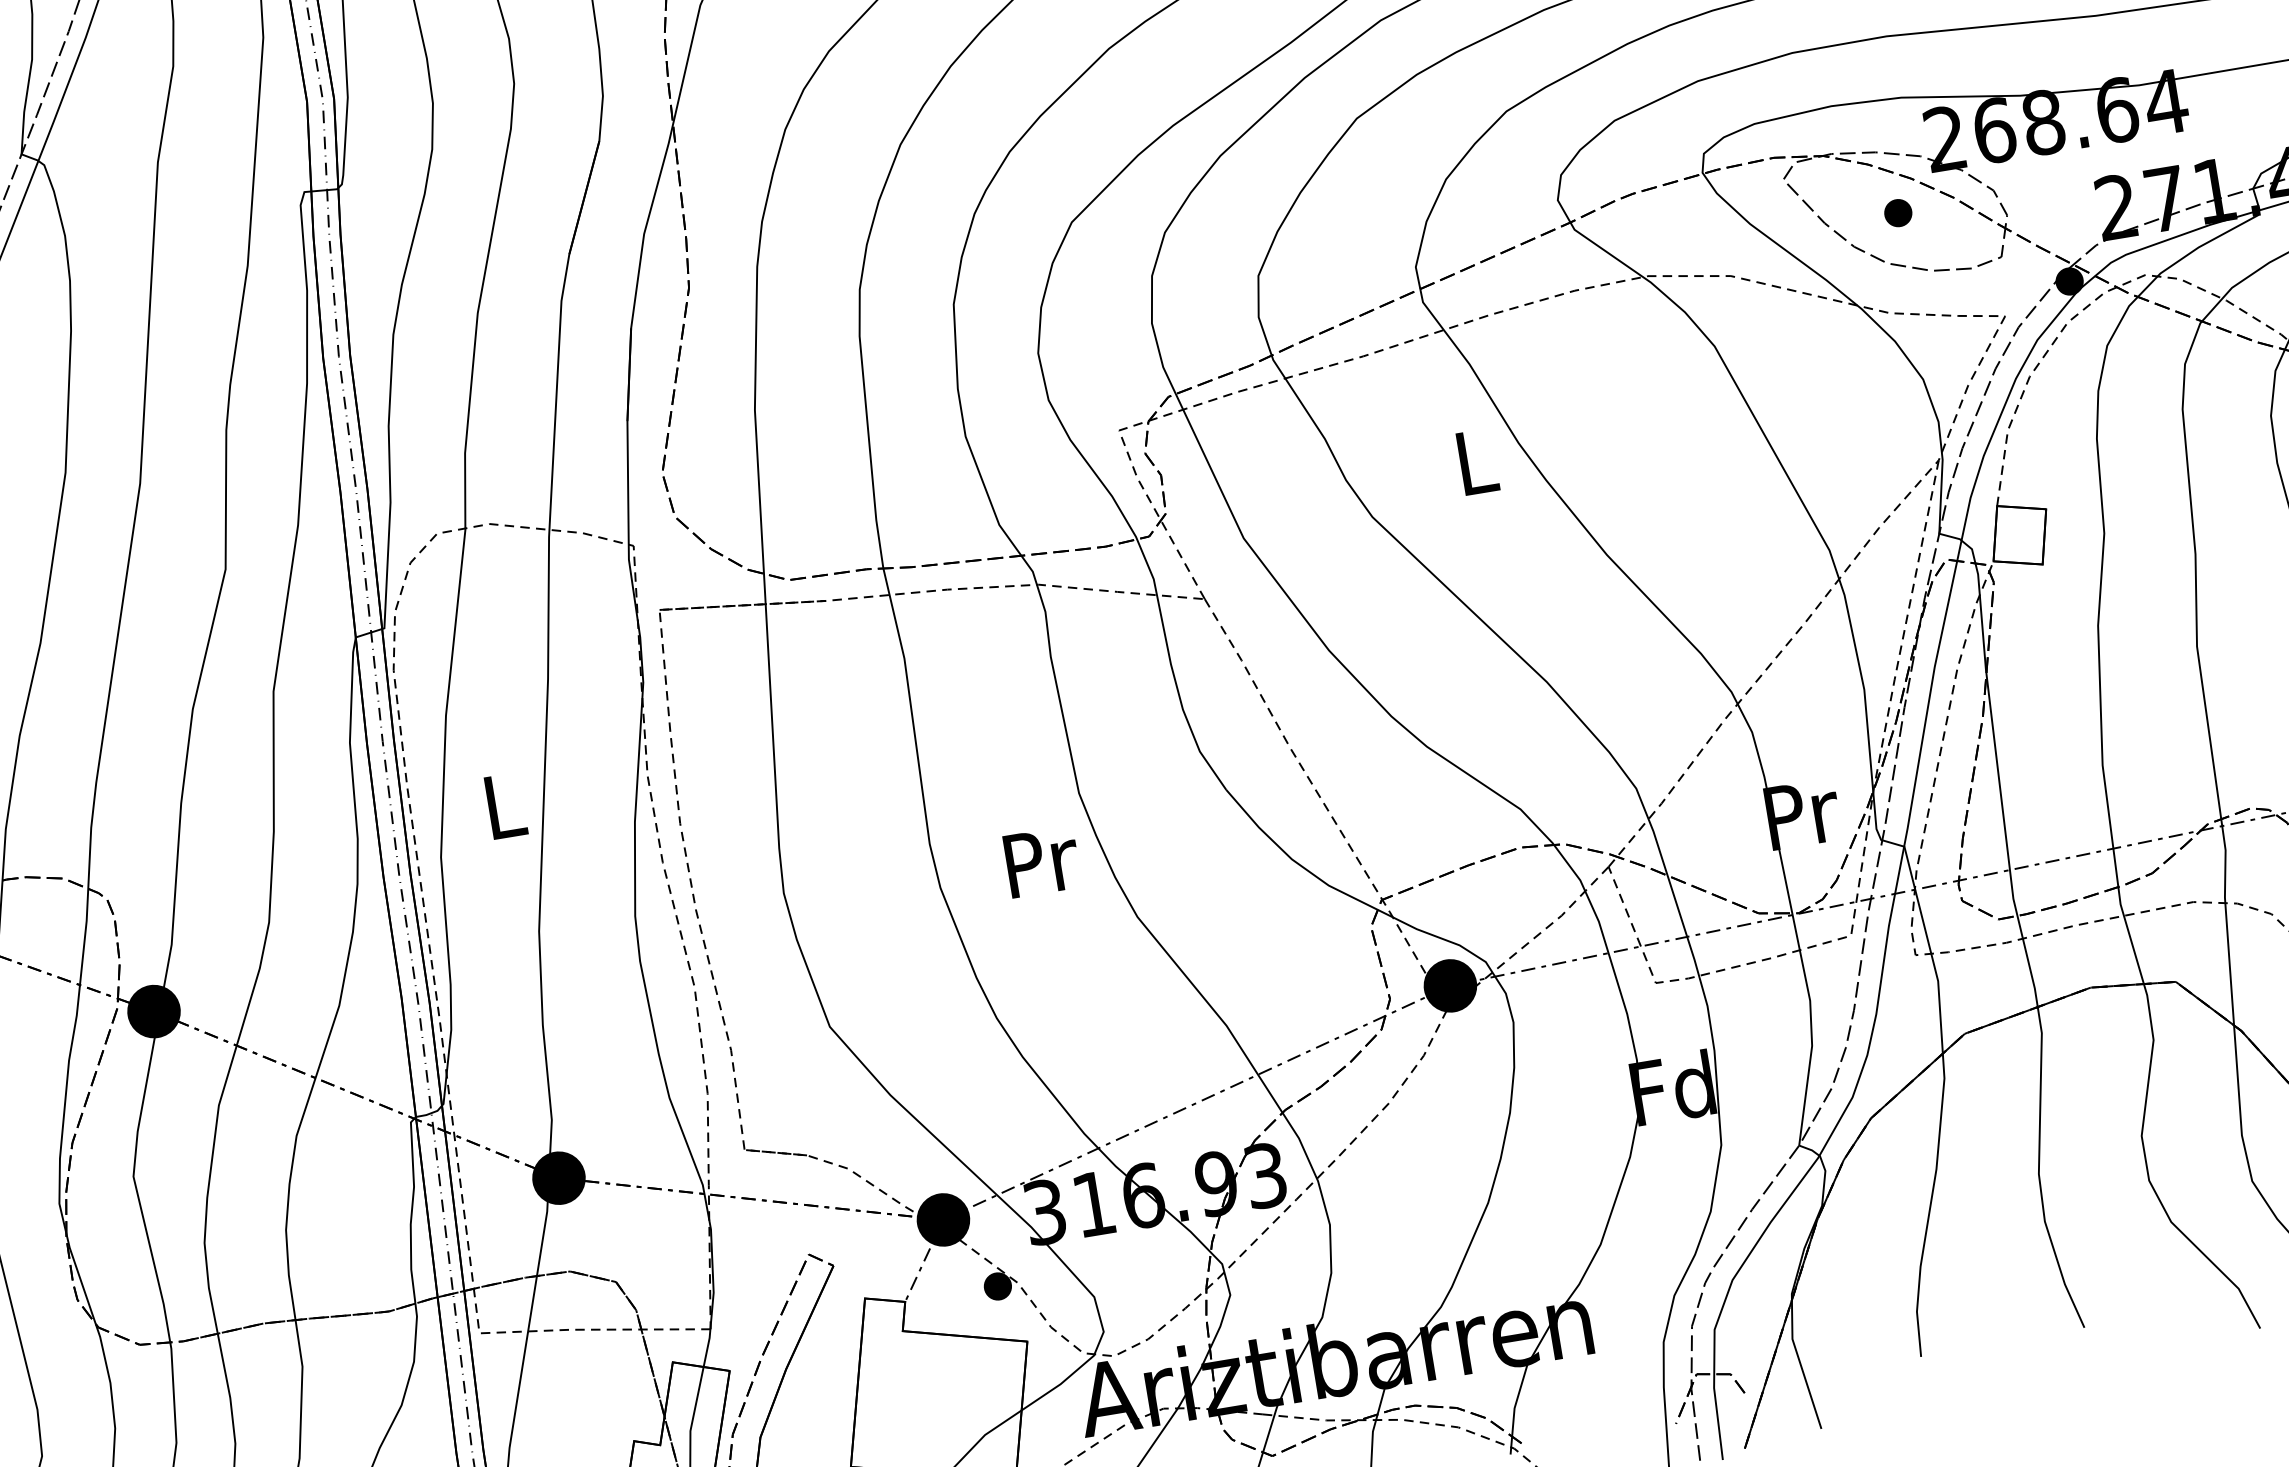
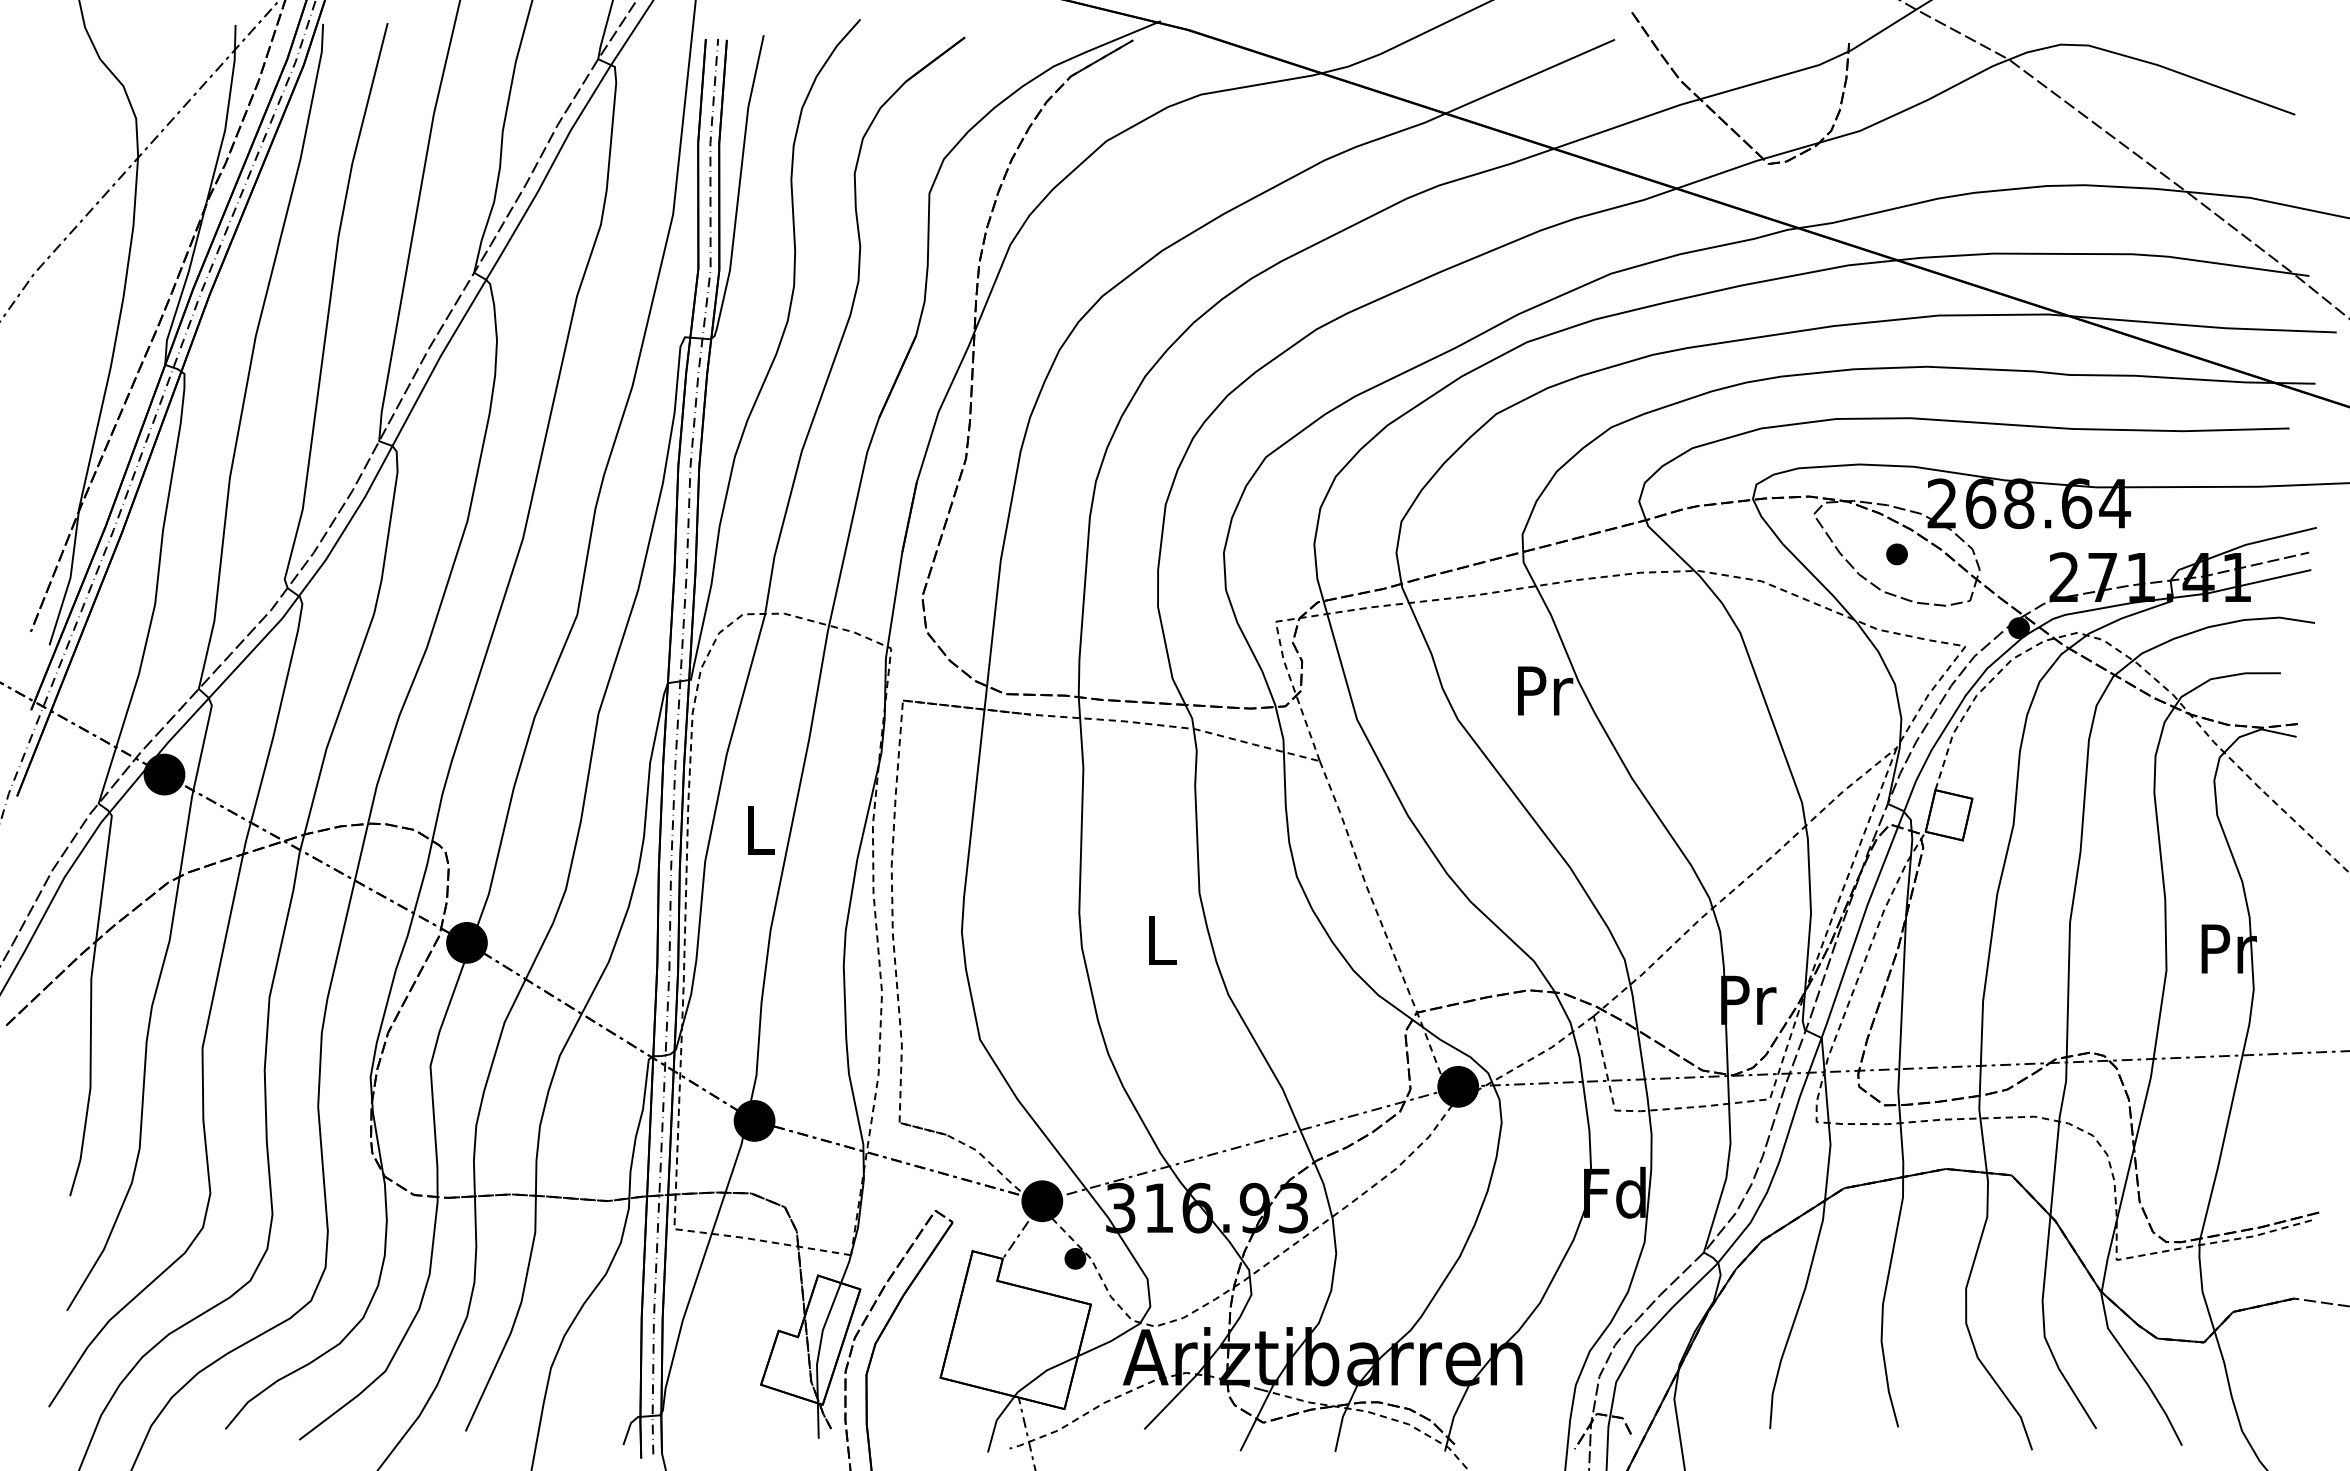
text: (1478, 461) -> (1545, 690), L -> Pr
text: (1041, 861) -> (1162, 940), Pr -> L

